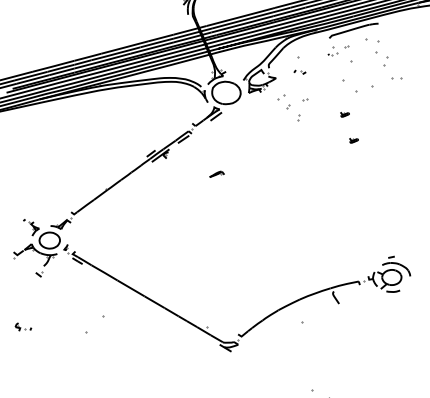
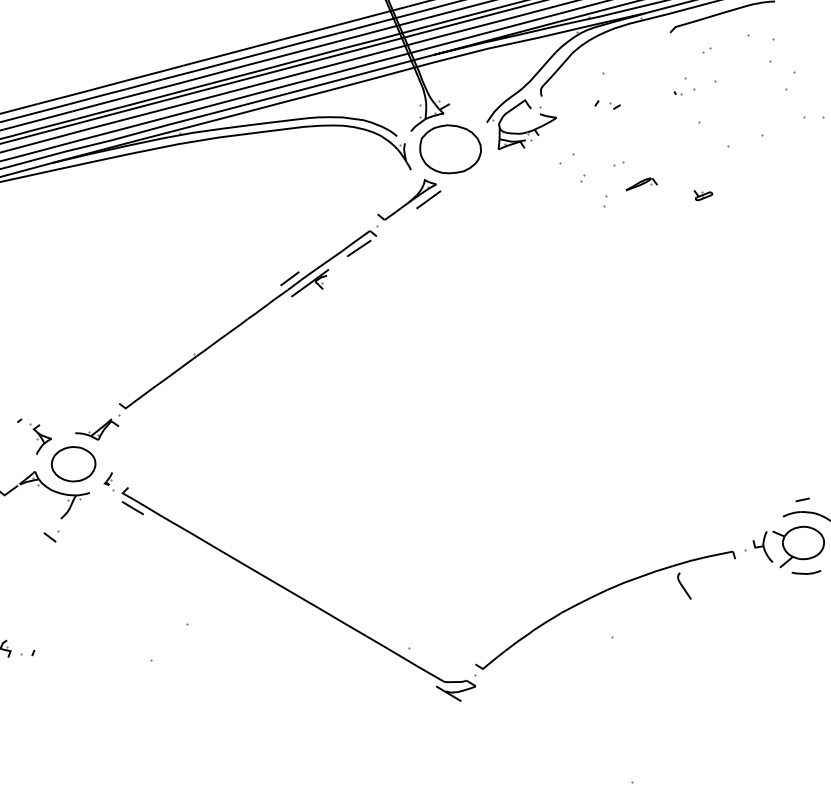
part: (332, 51) -> (683, 86), moved
part: (353, 140) -> (721, 250), removed
part: (216, 173) -> (640, 182), moved

